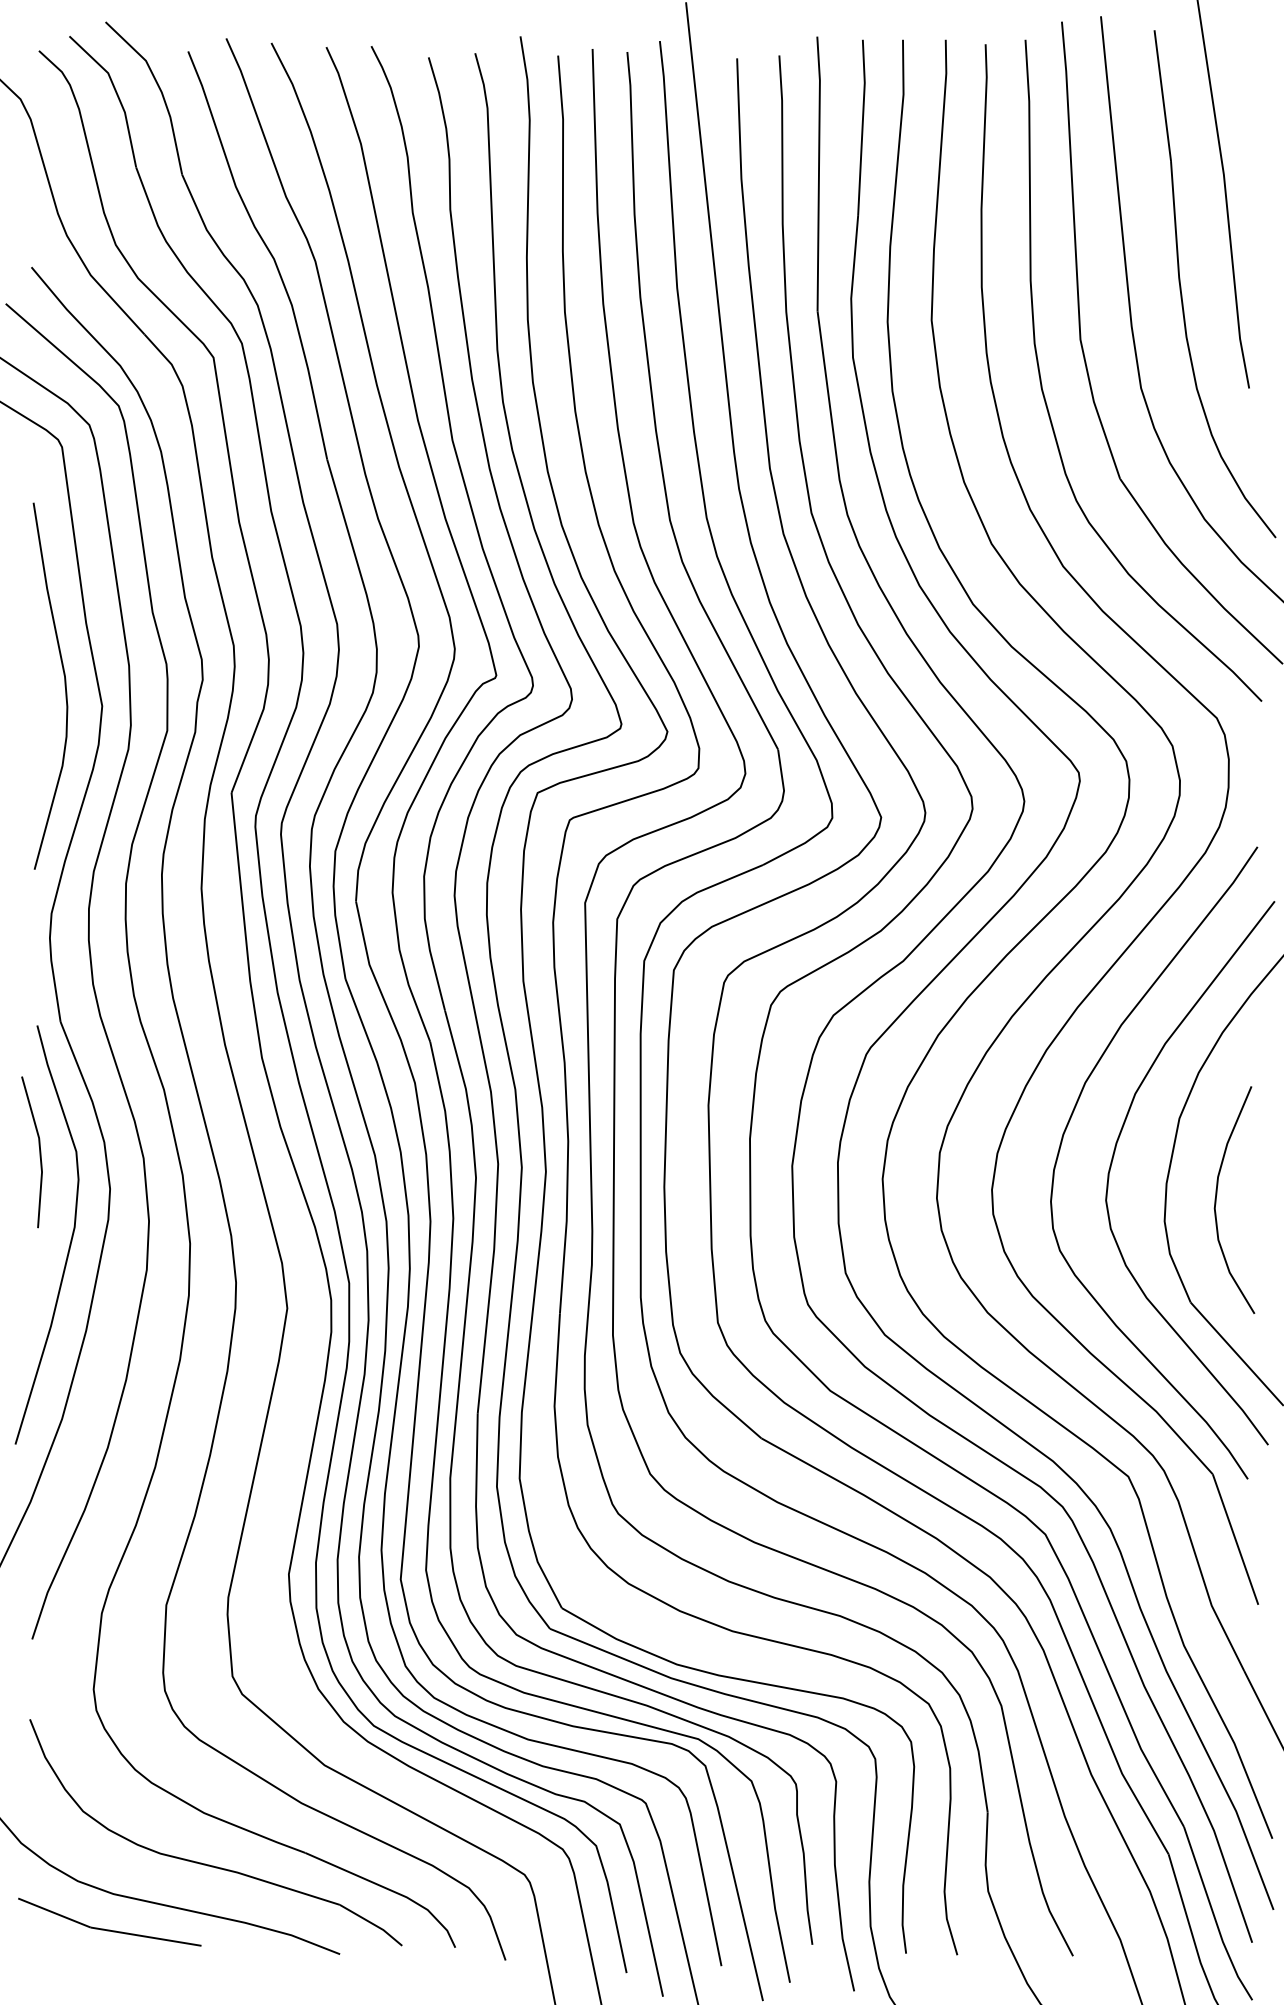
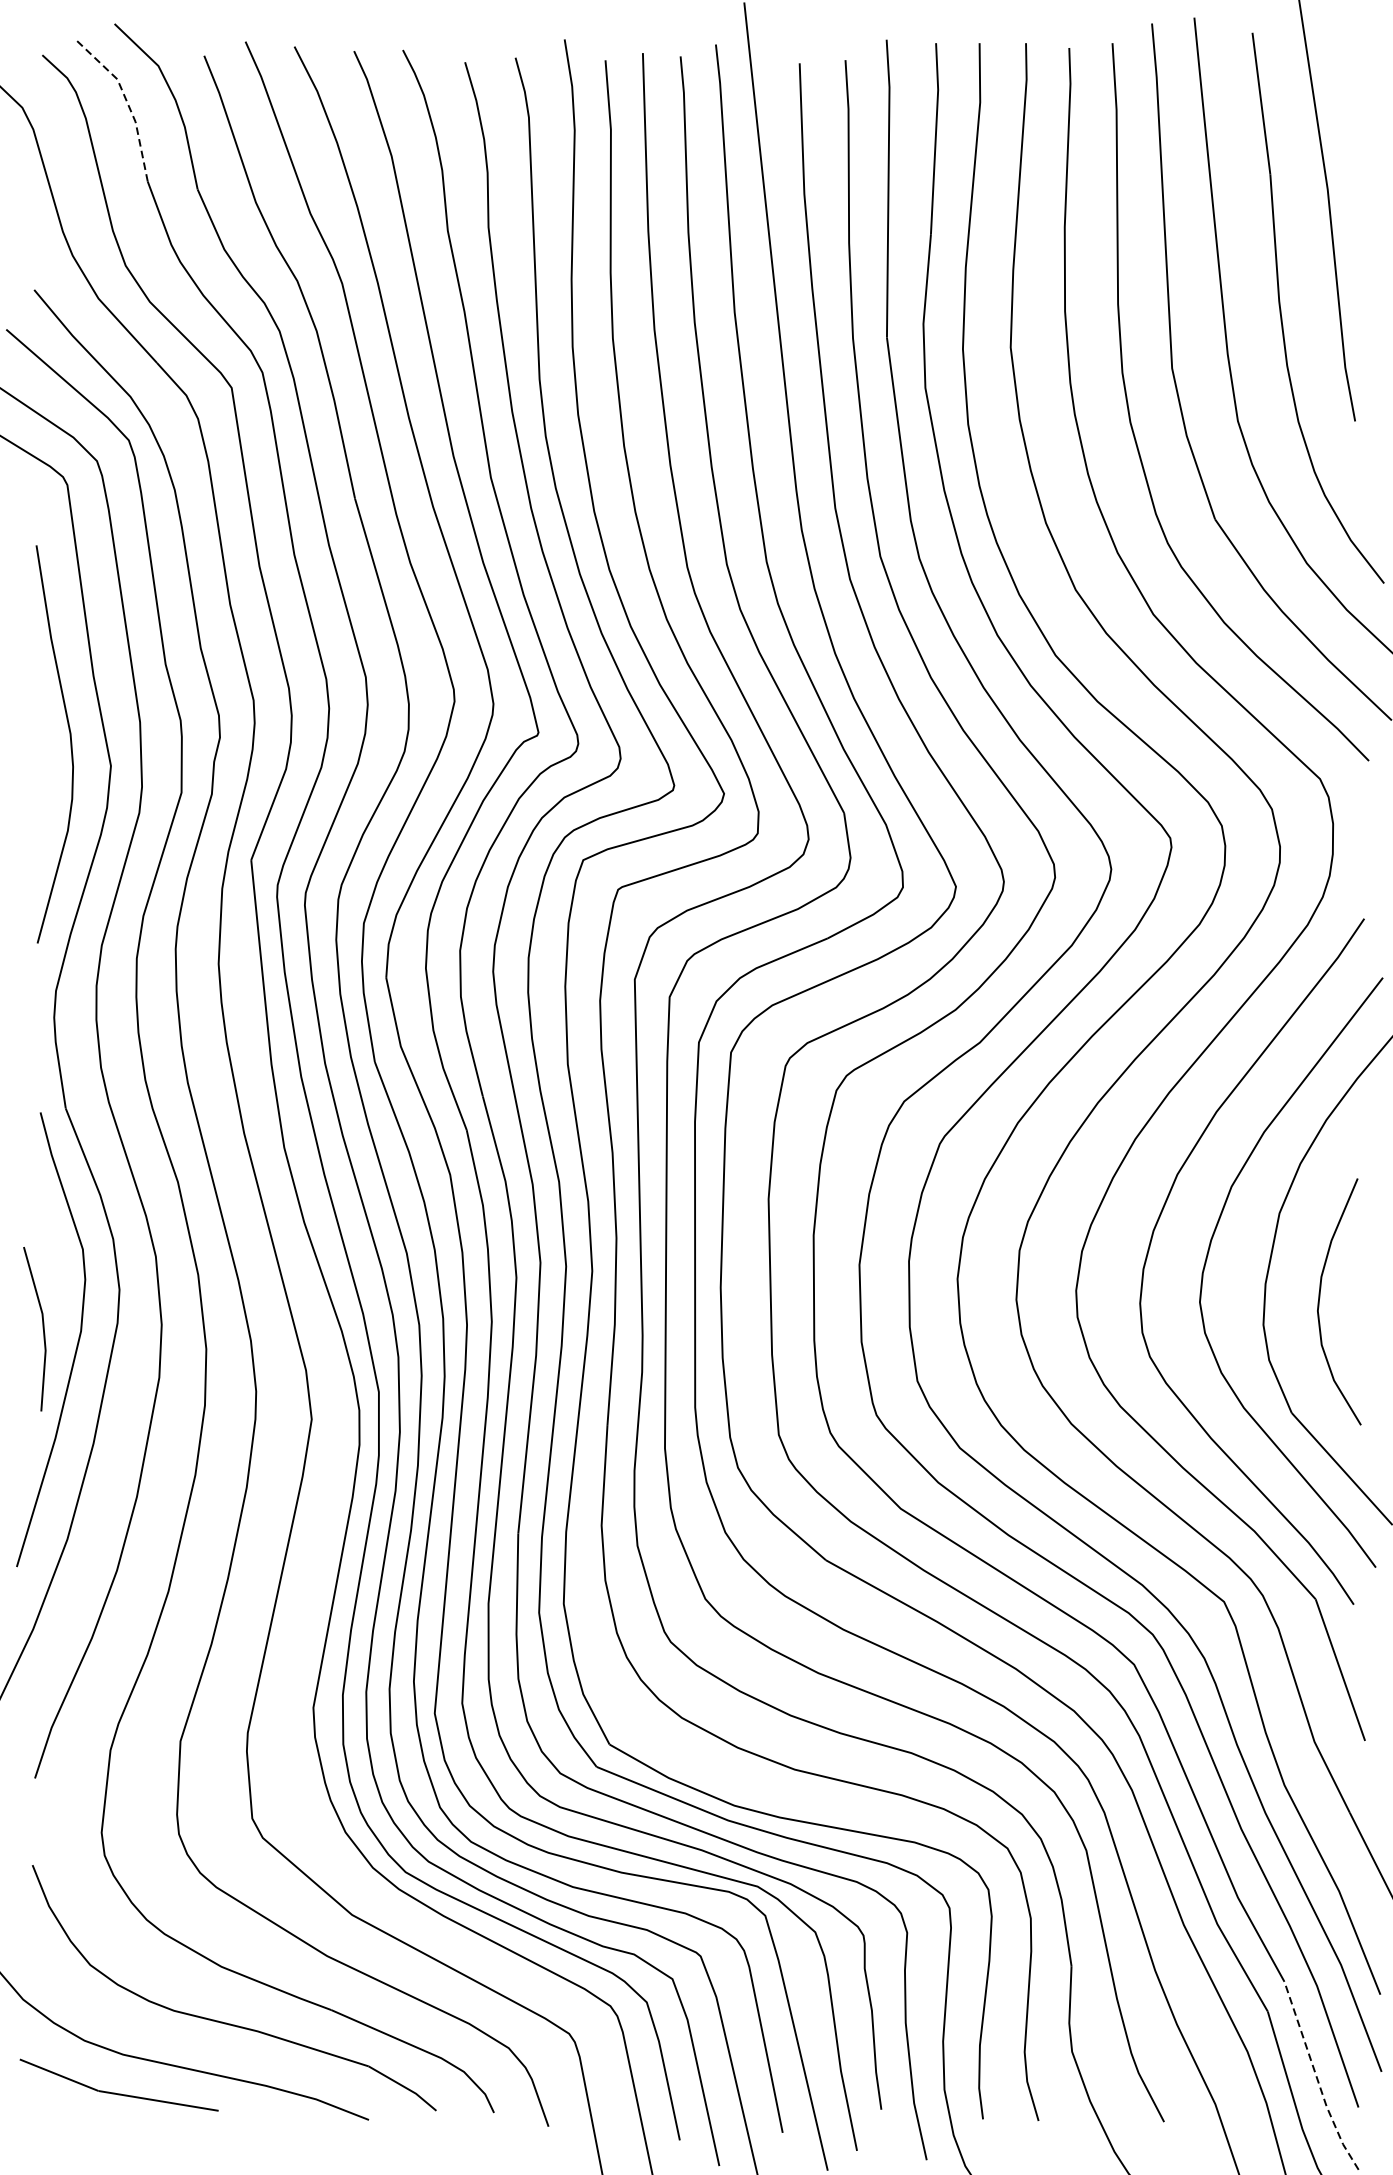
line: (117, 94) -> (127, 102), solid -> dashed
line: (39, 1152) -> (42, 1329), moved
line: (1214, 1916) -> (1317, 2079), solid -> dashed

